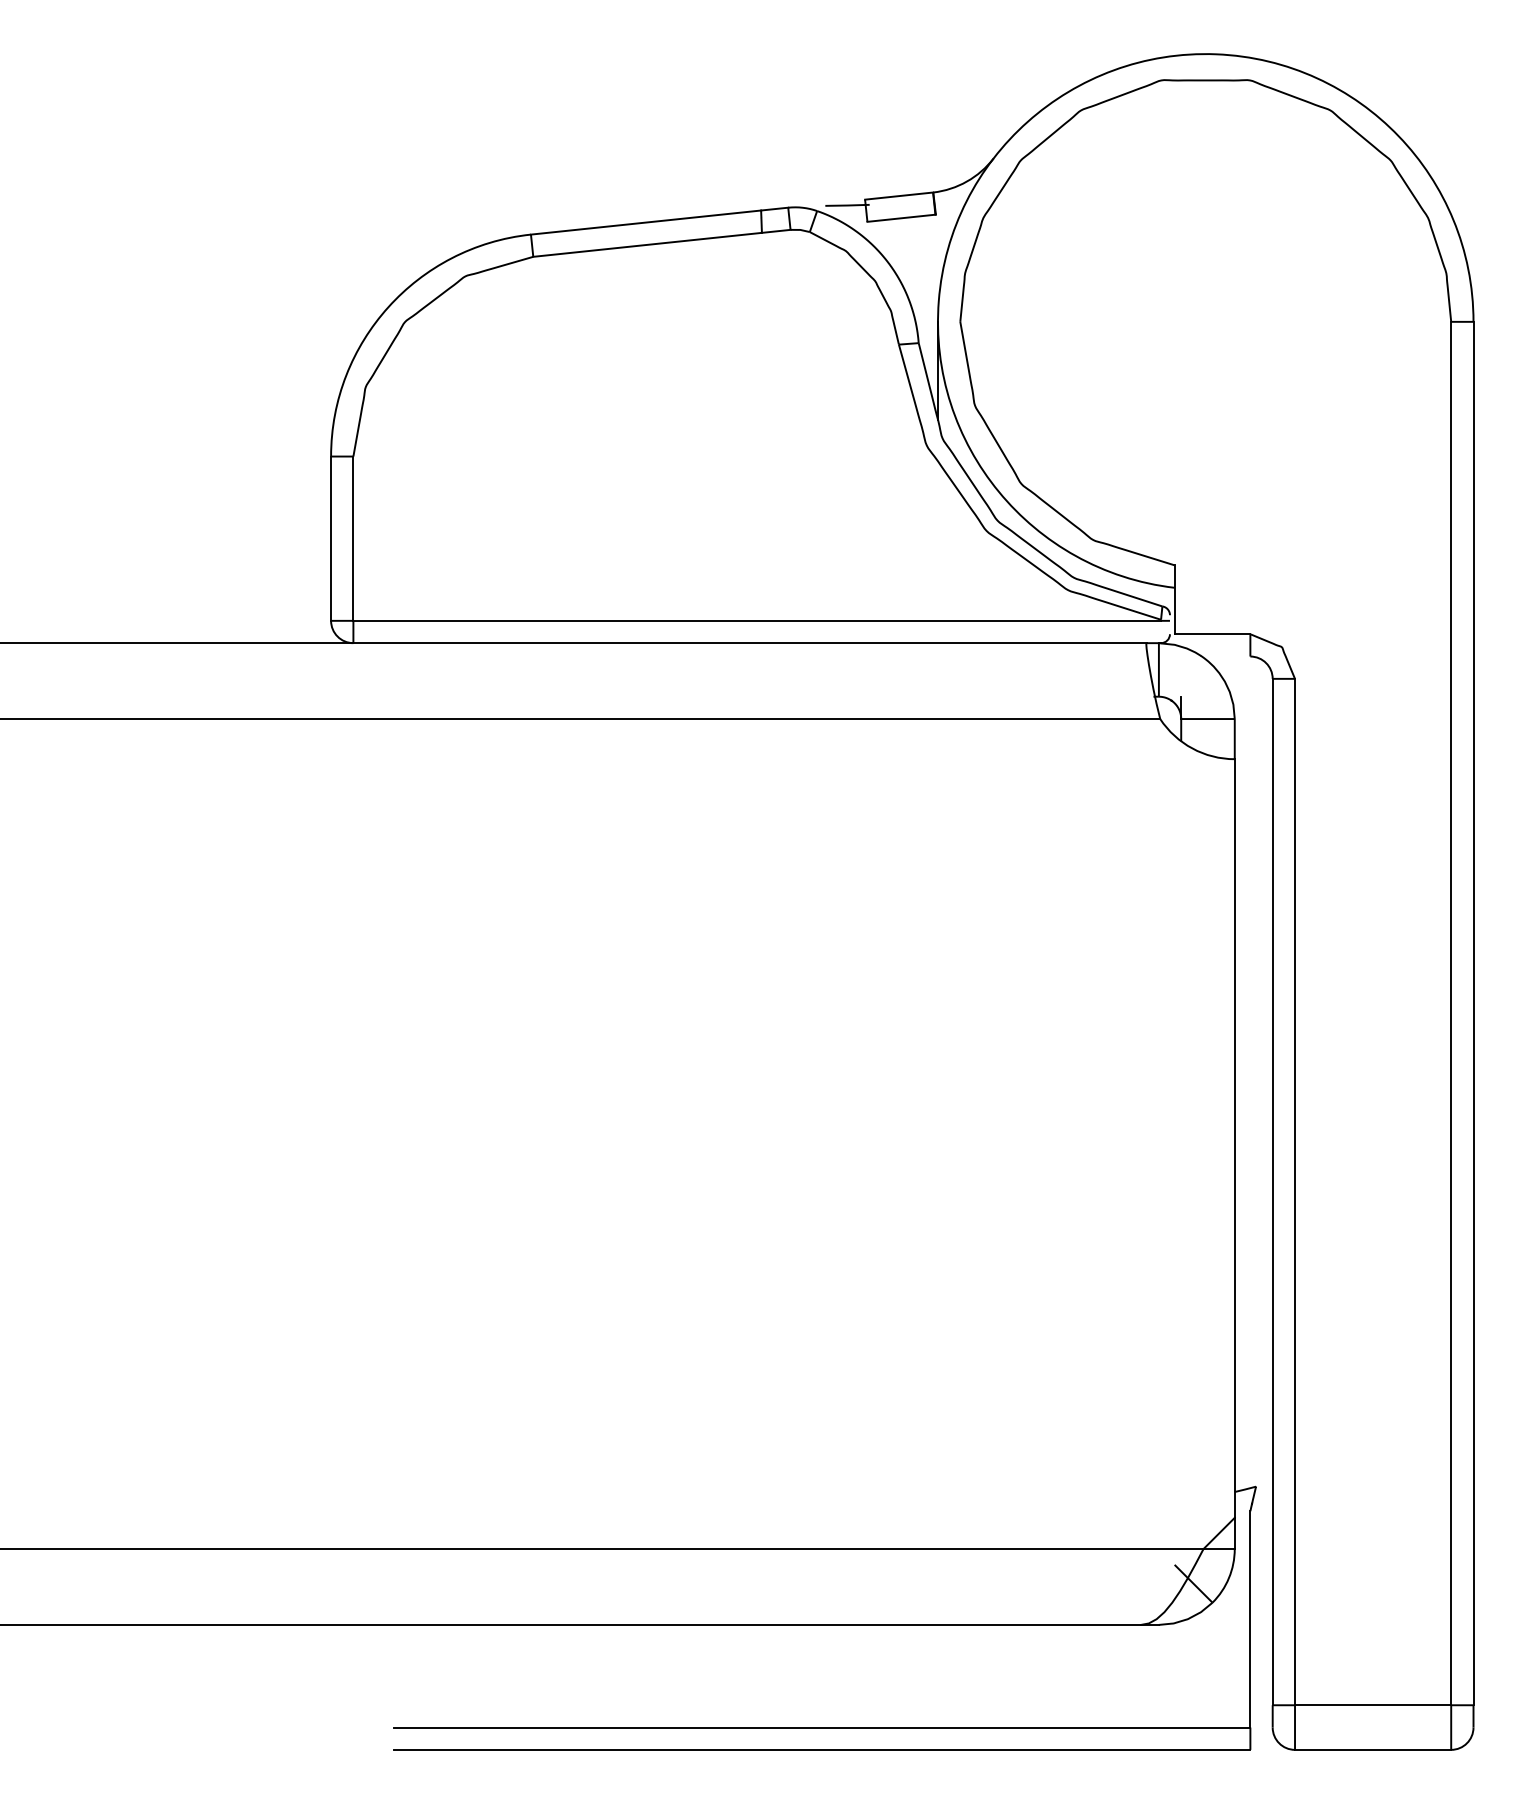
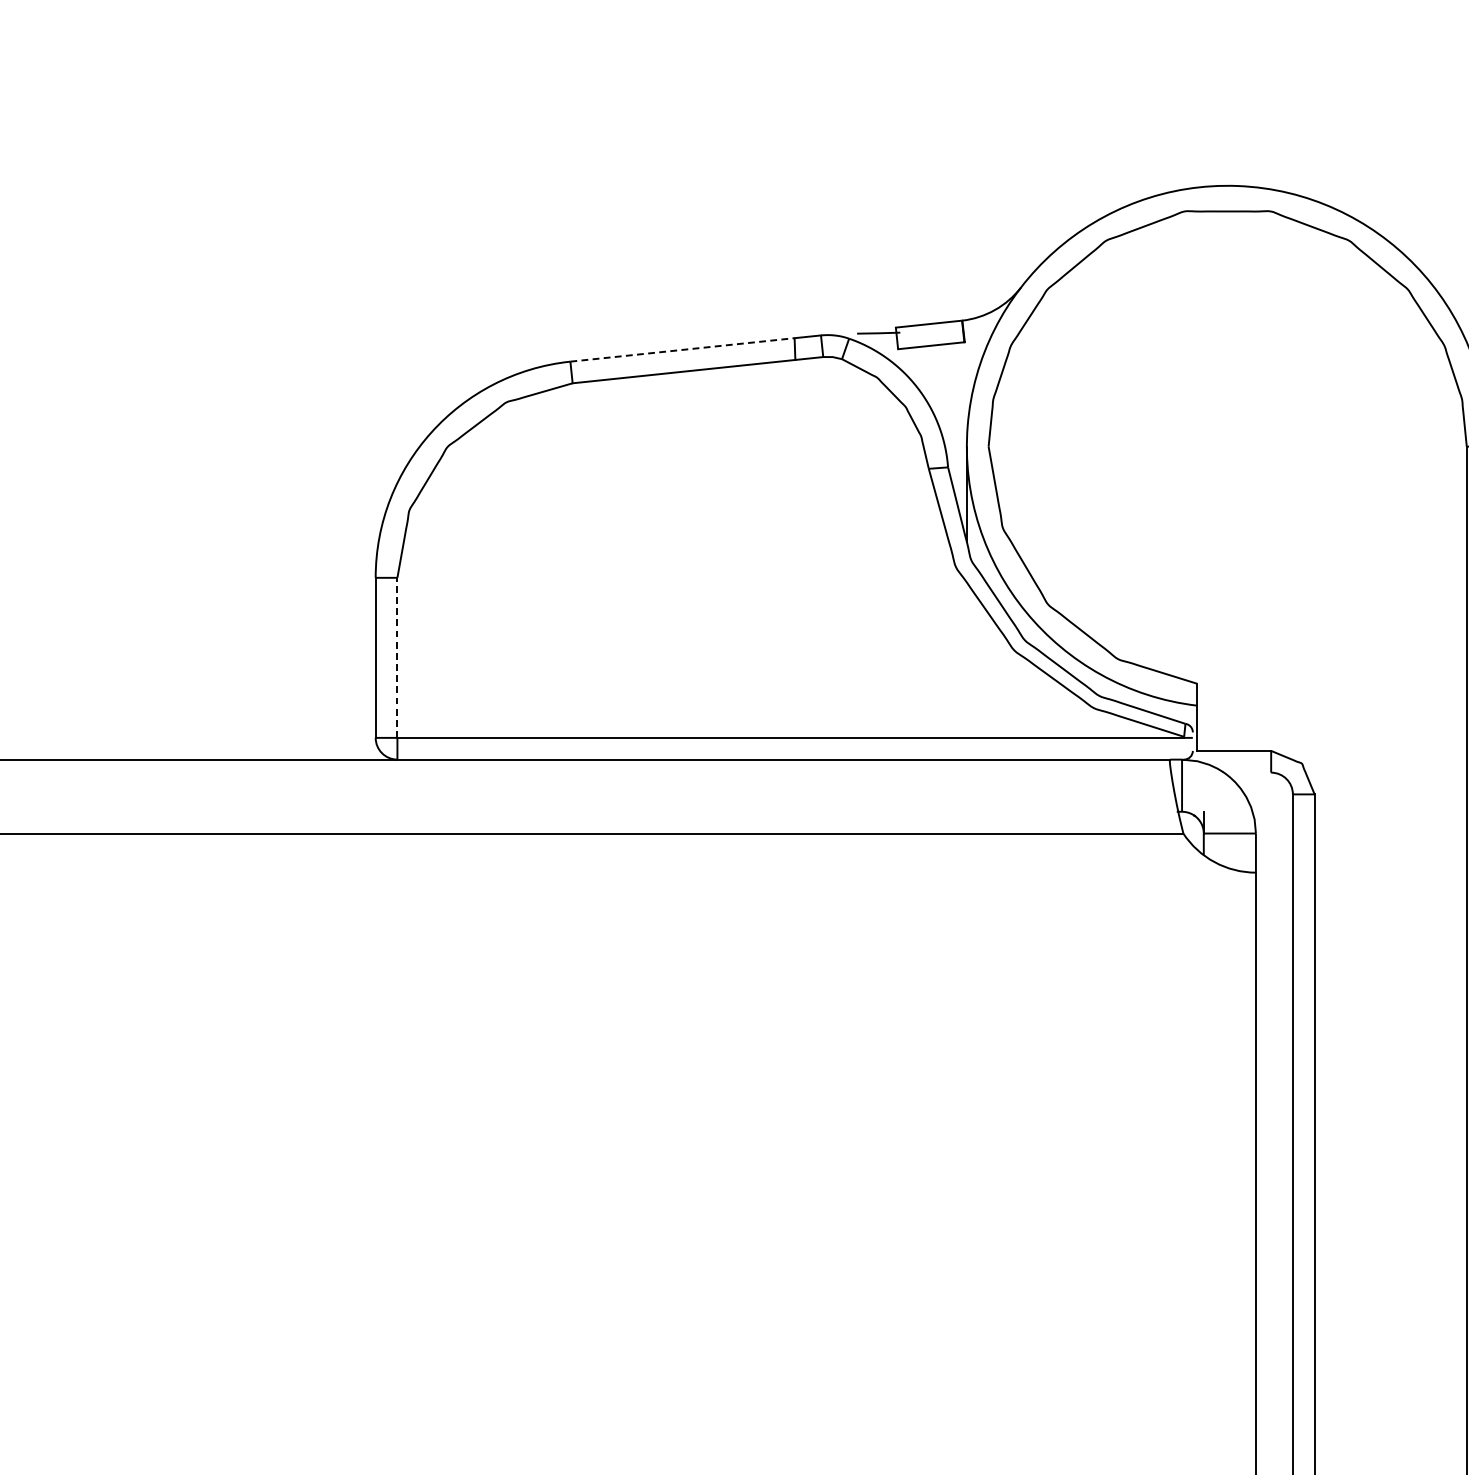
line: (646, 222) -> (682, 349), solid -> dashed
line: (353, 538) -> (397, 657), solid -> dashed

